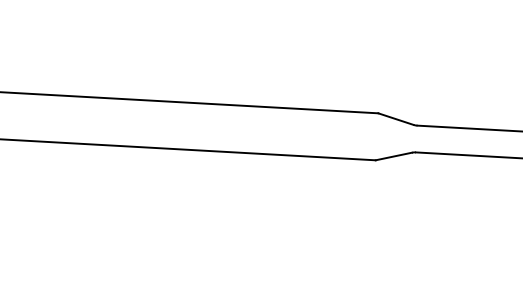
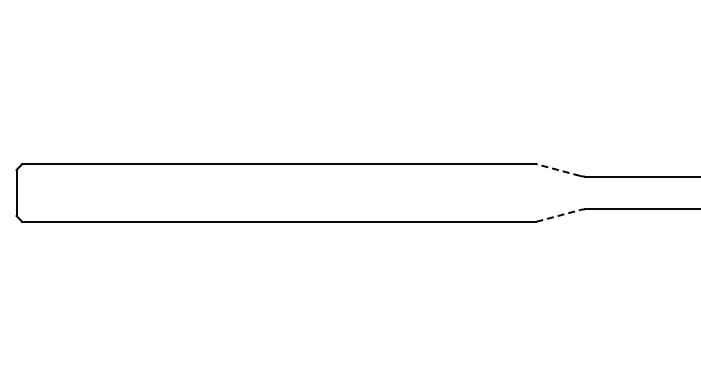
line: (396, 119) -> (558, 170), solid -> dashed
line: (394, 156) -> (558, 215), solid -> dashed

